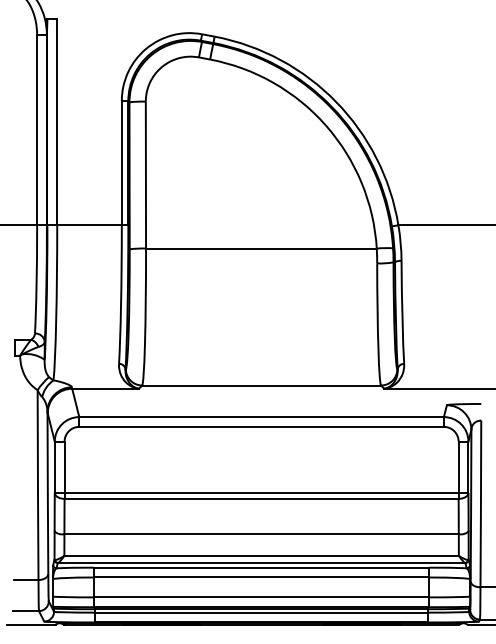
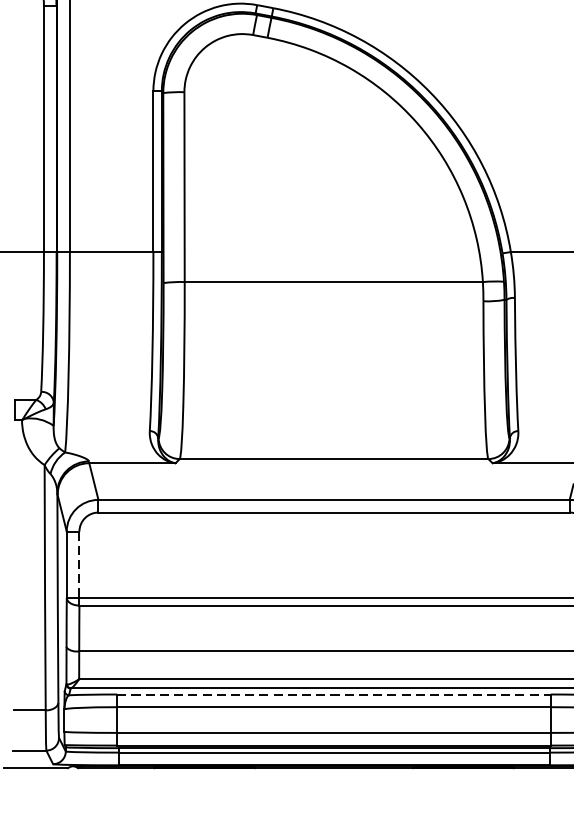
line: (64, 467) -> (79, 565), solid -> dashed
line: (261, 567) -> (333, 694), solid -> dashed

